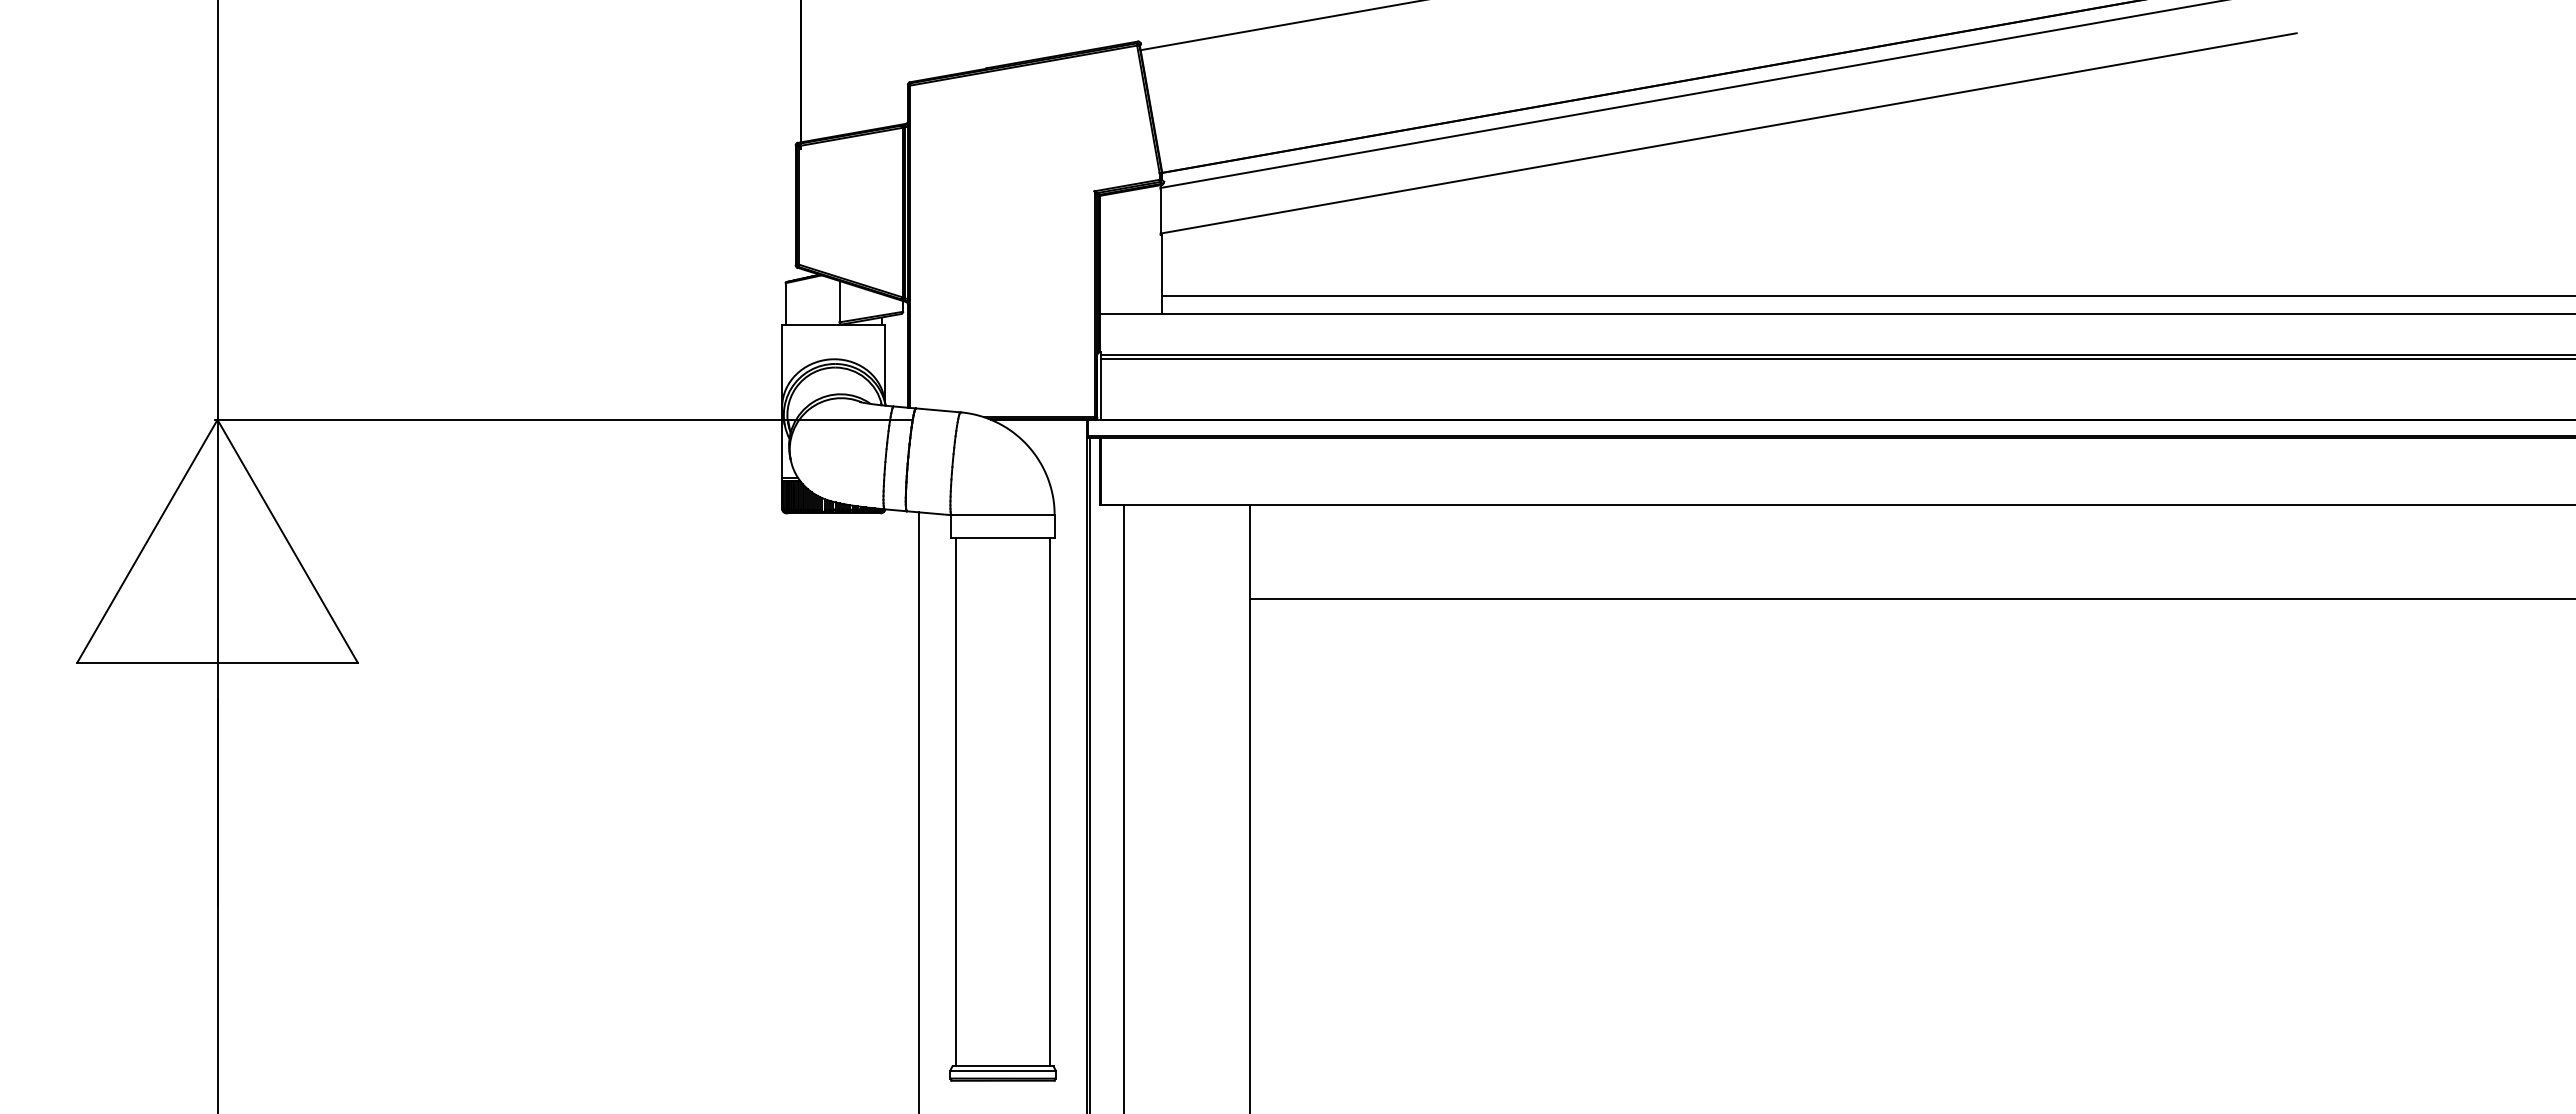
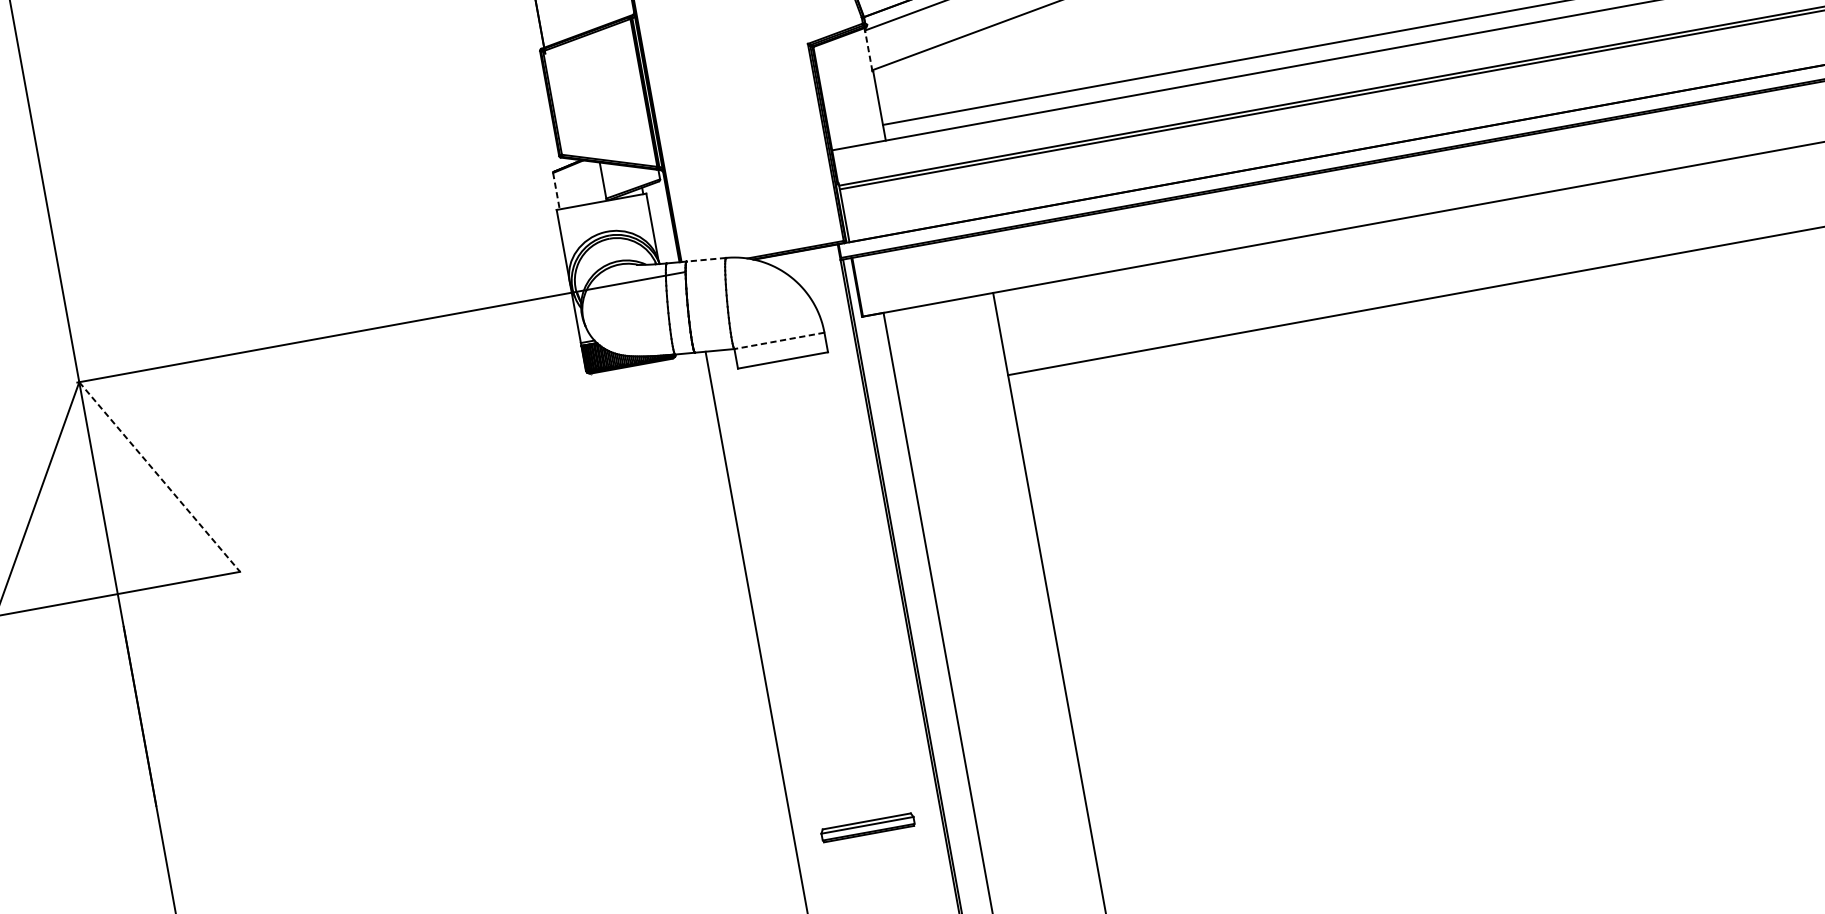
line: (1160, 212) -> (868, 51), solid -> dashed
line: (785, 304) -> (556, 191), solid -> dashed
line: (937, 410) -> (705, 259), solid -> dashed
line: (1003, 515) -> (779, 341), solid -> dashed
line: (287, 541) -> (159, 477), solid -> dashed
line: (955, 801) -> (783, 598), removed
line: (1050, 801) -> (866, 583), removed

